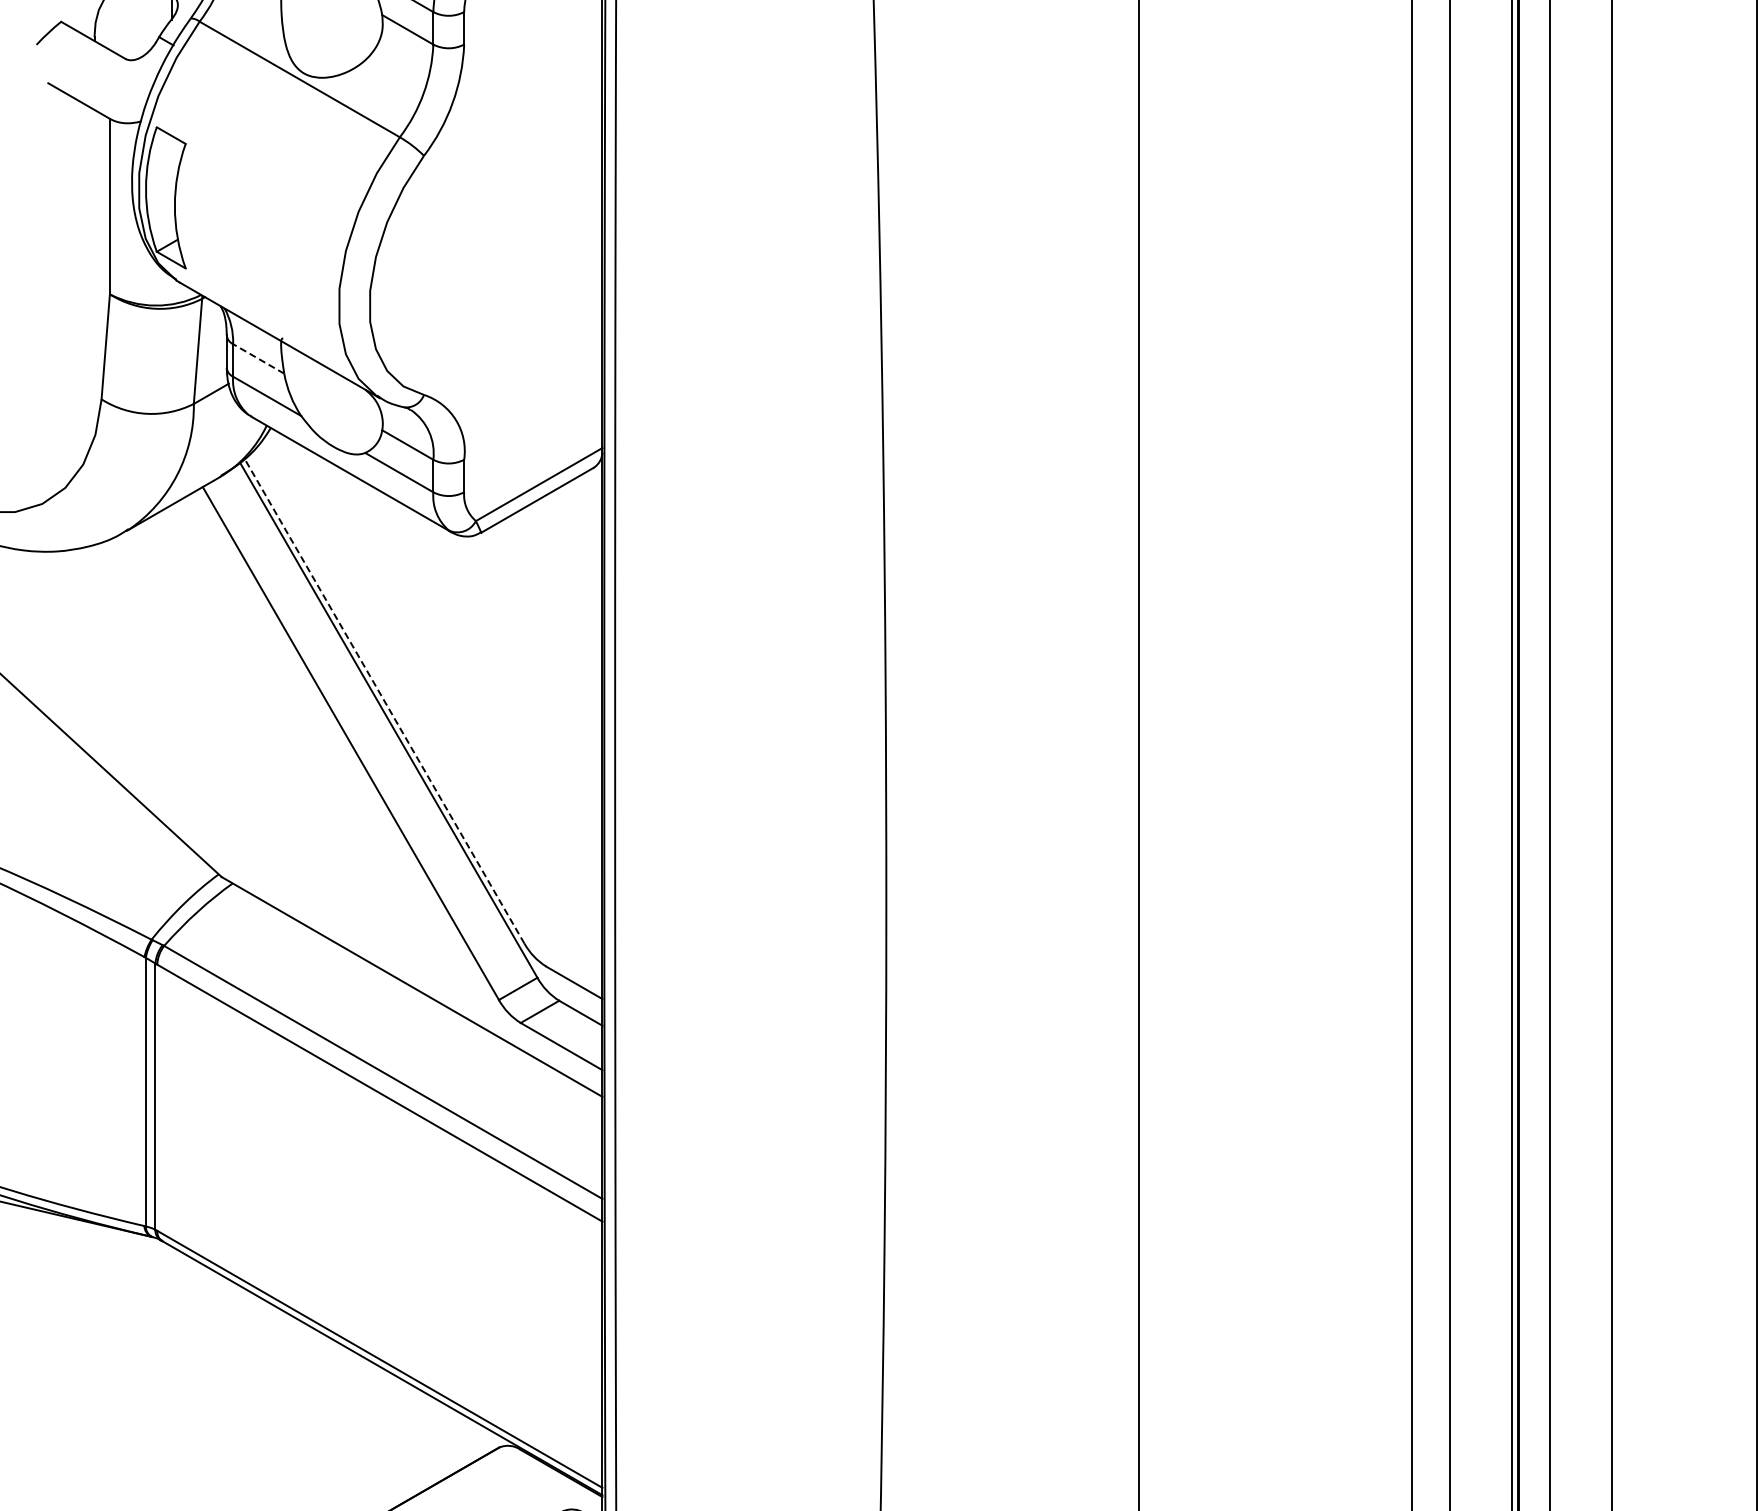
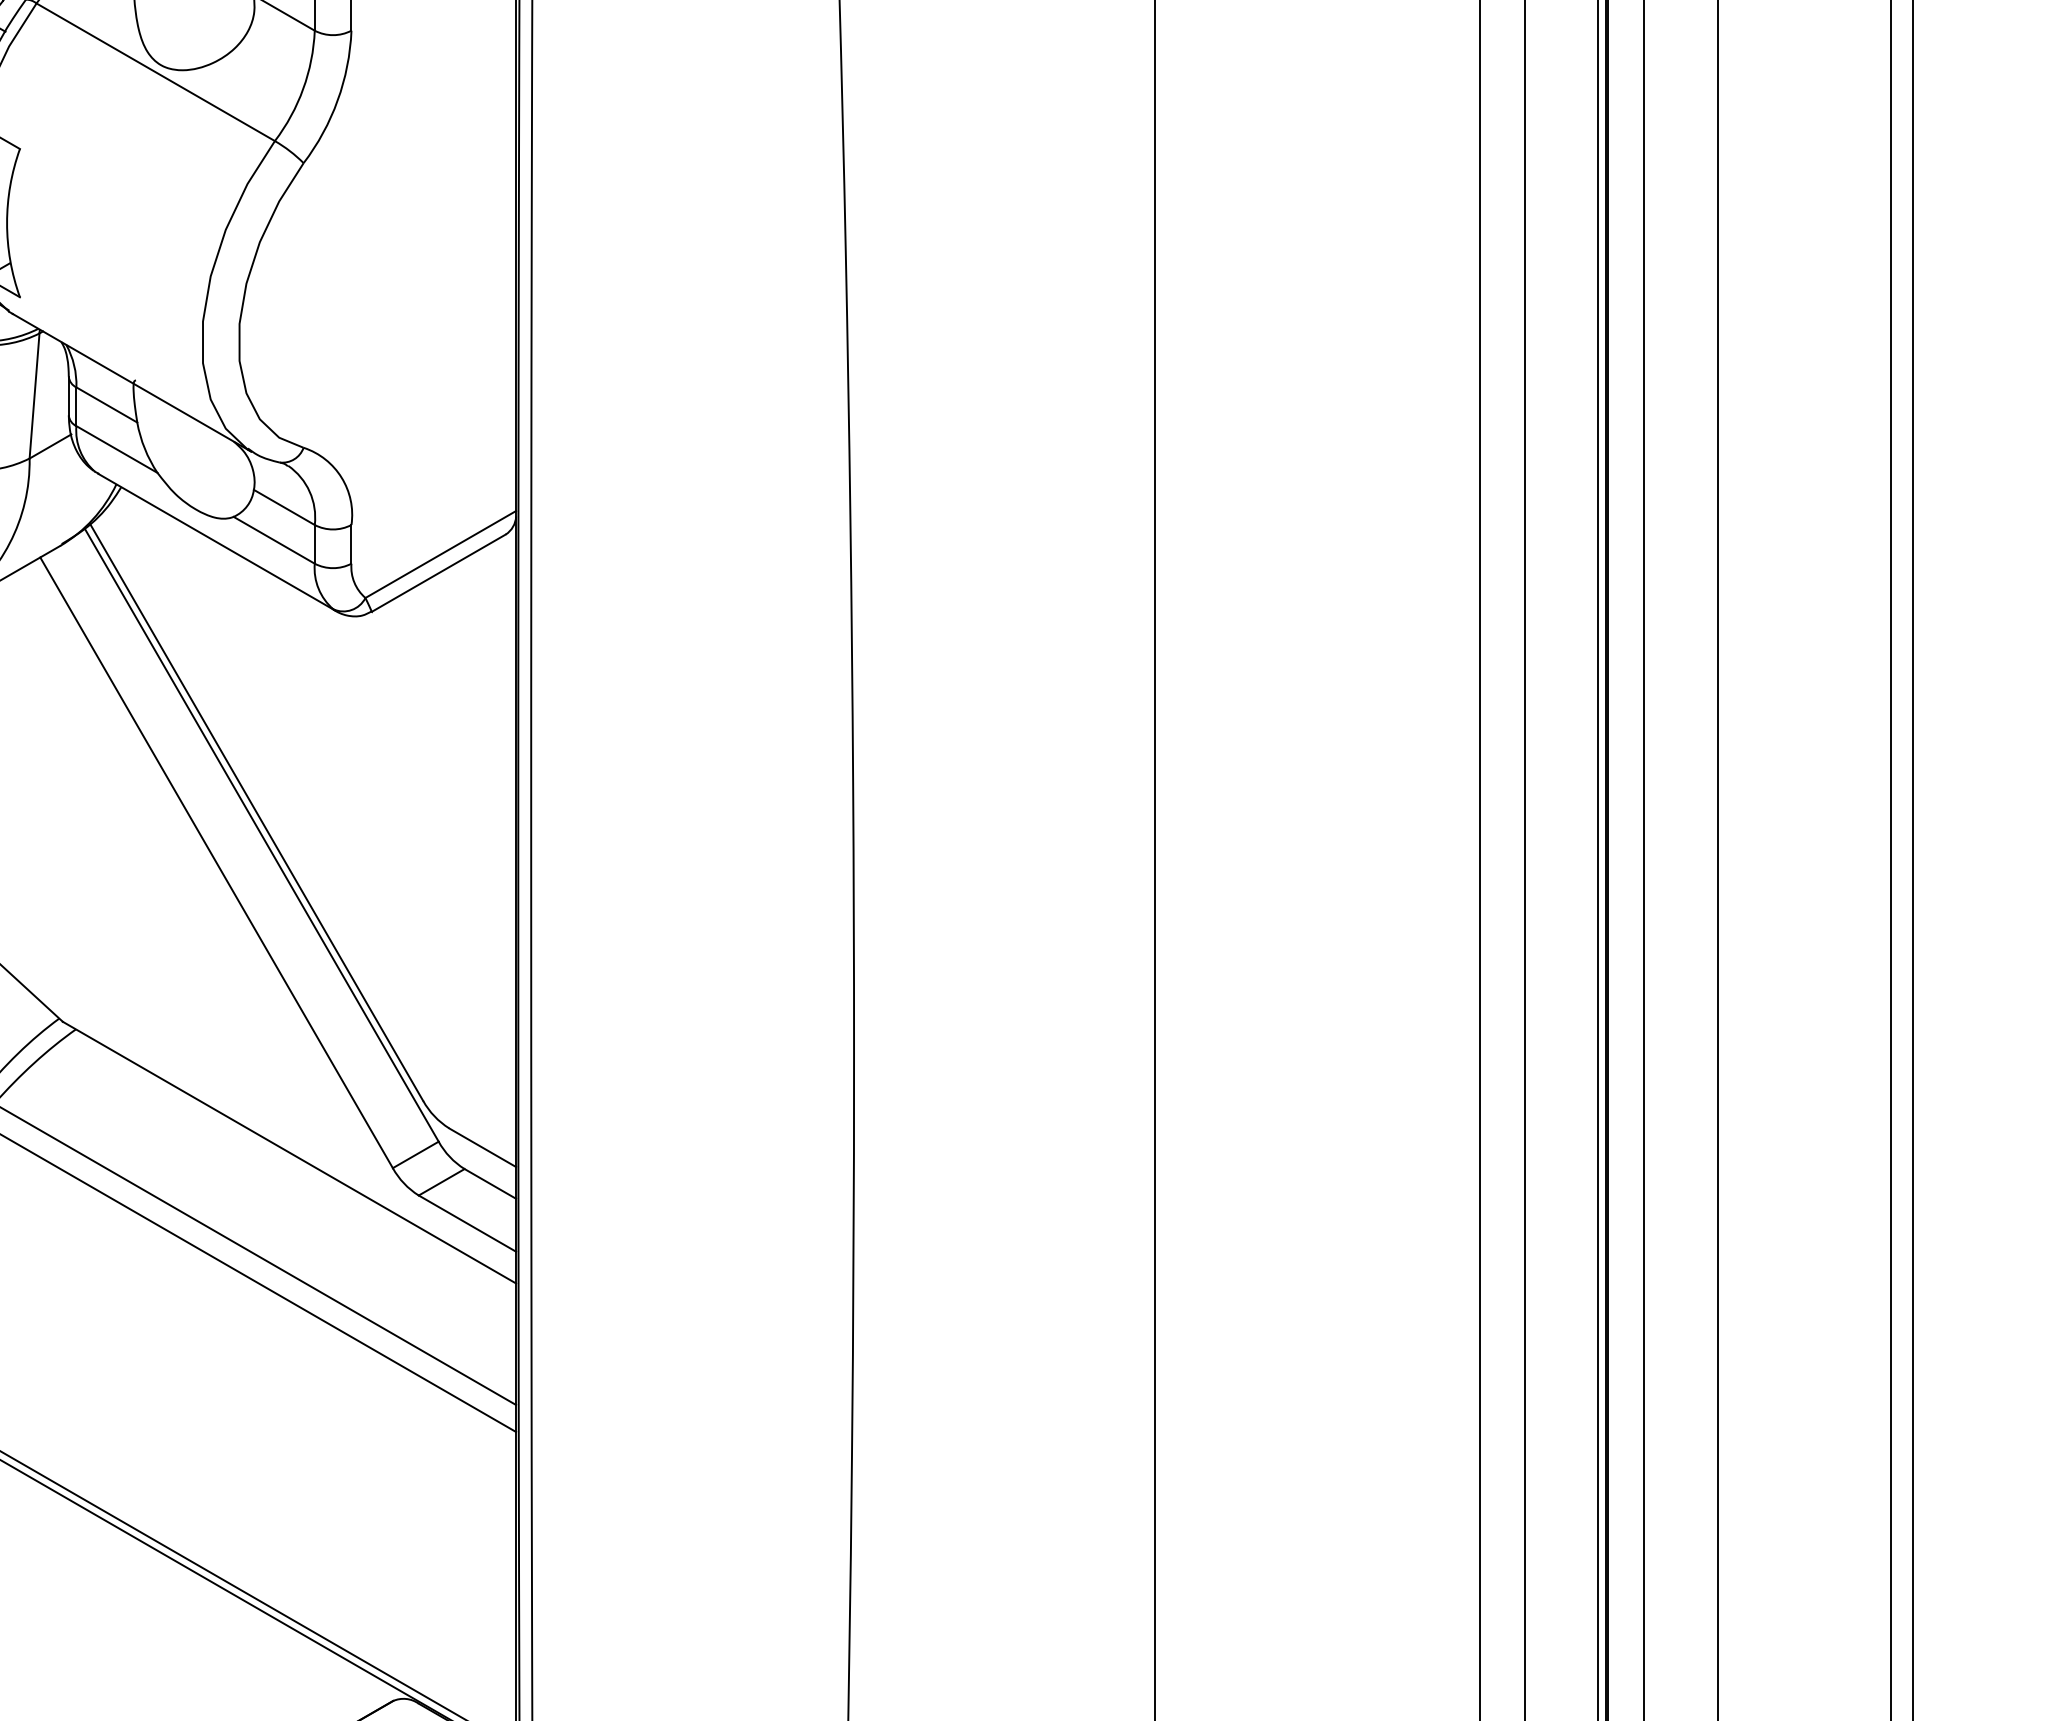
line: (258, 358) -> (106, 404), dashed -> solid
line: (384, 701) -> (256, 812), dashed -> solid

